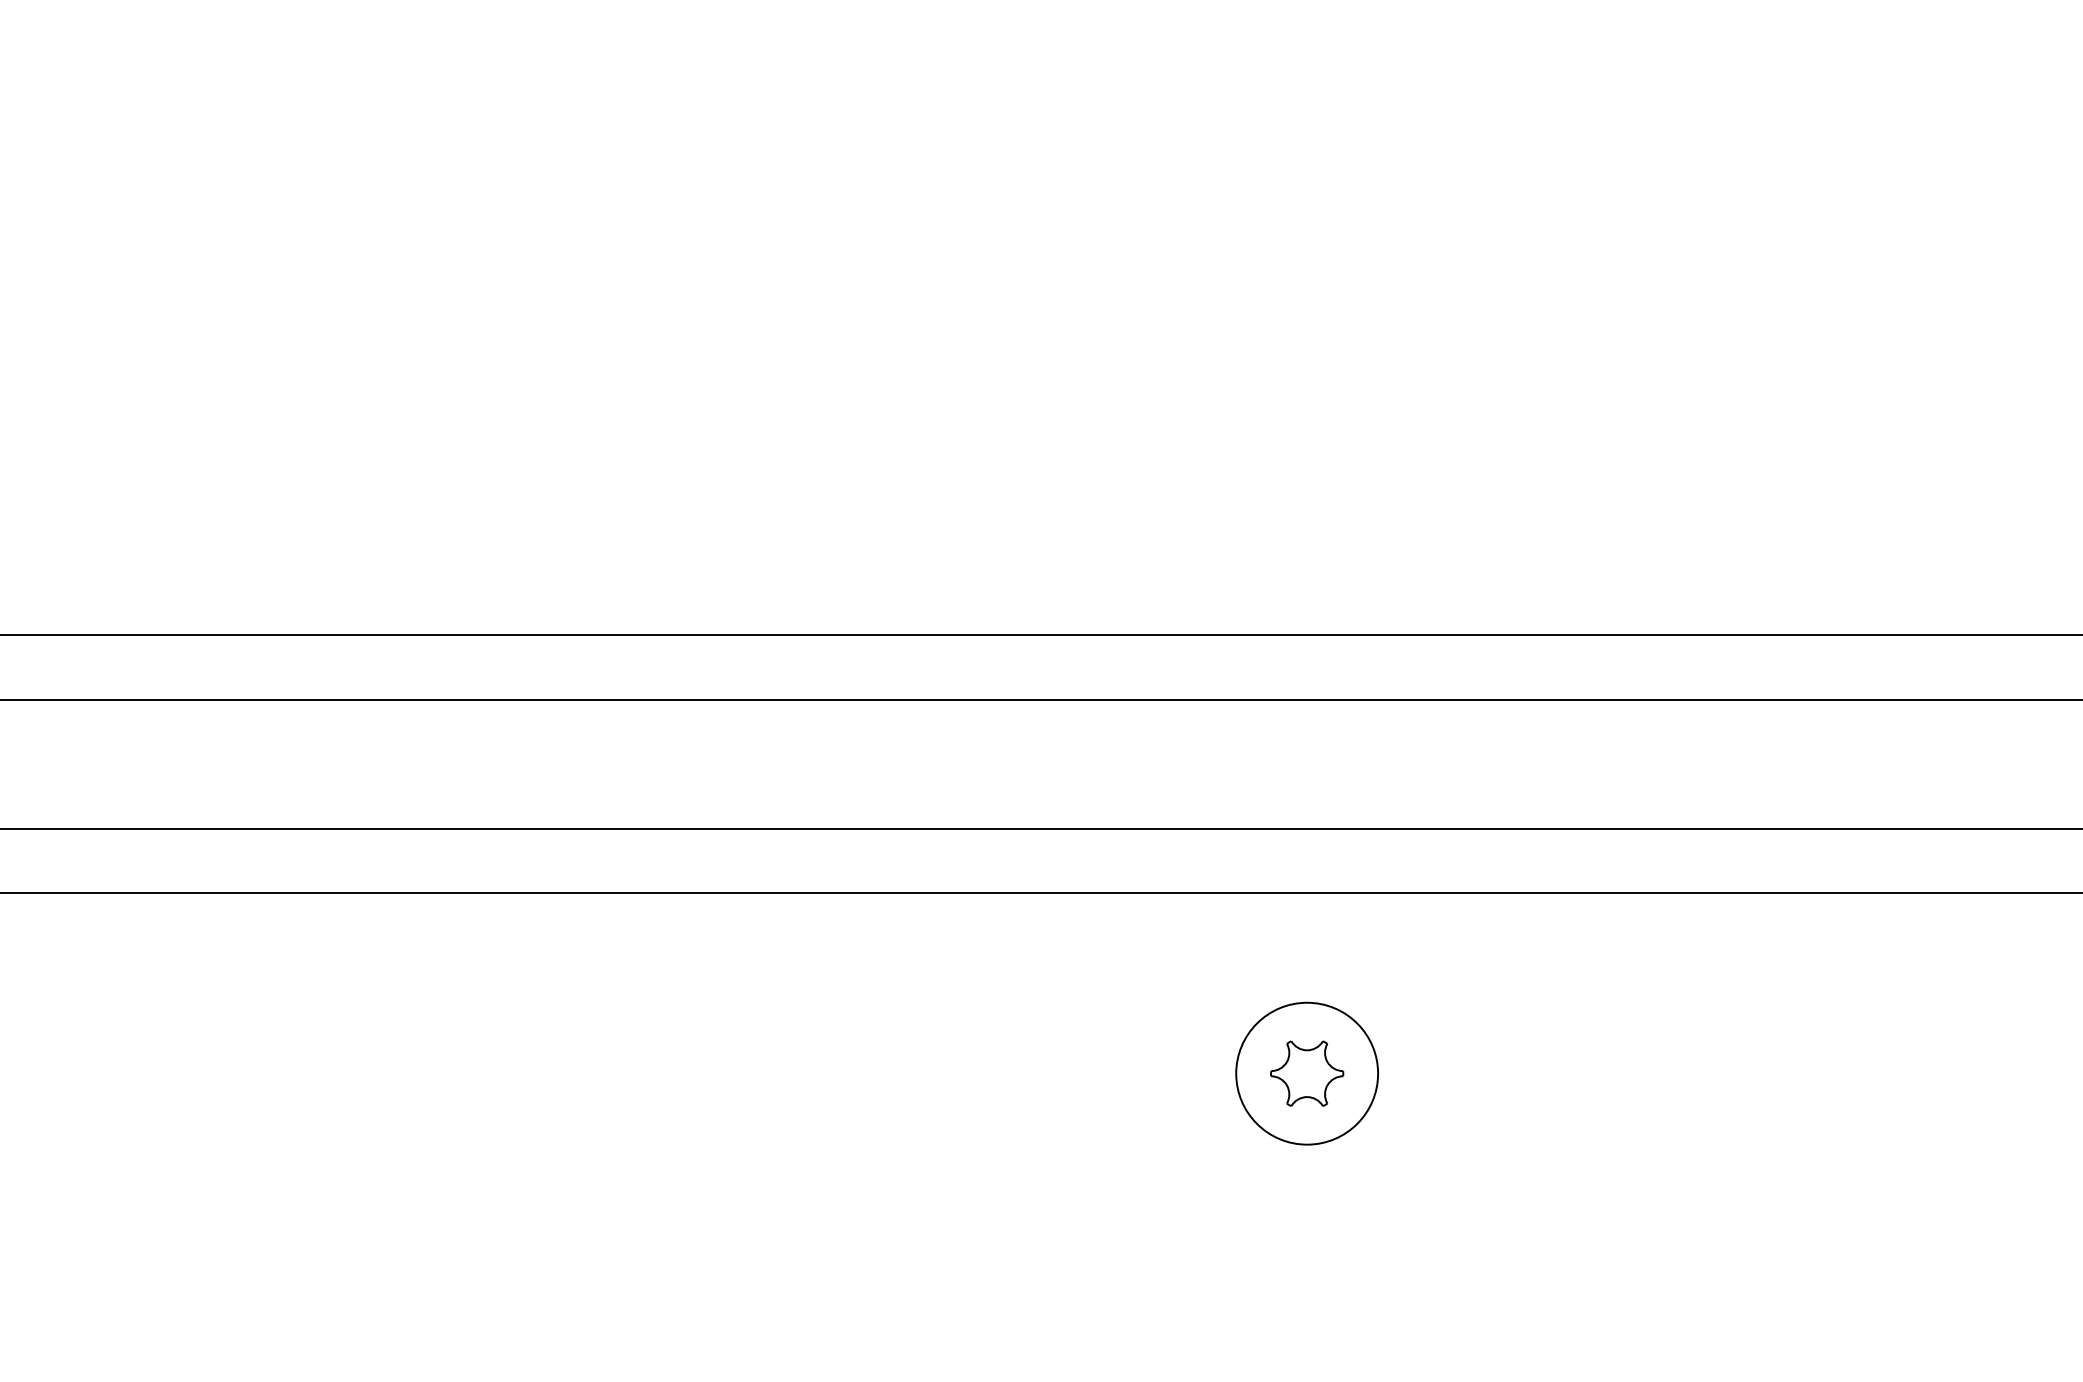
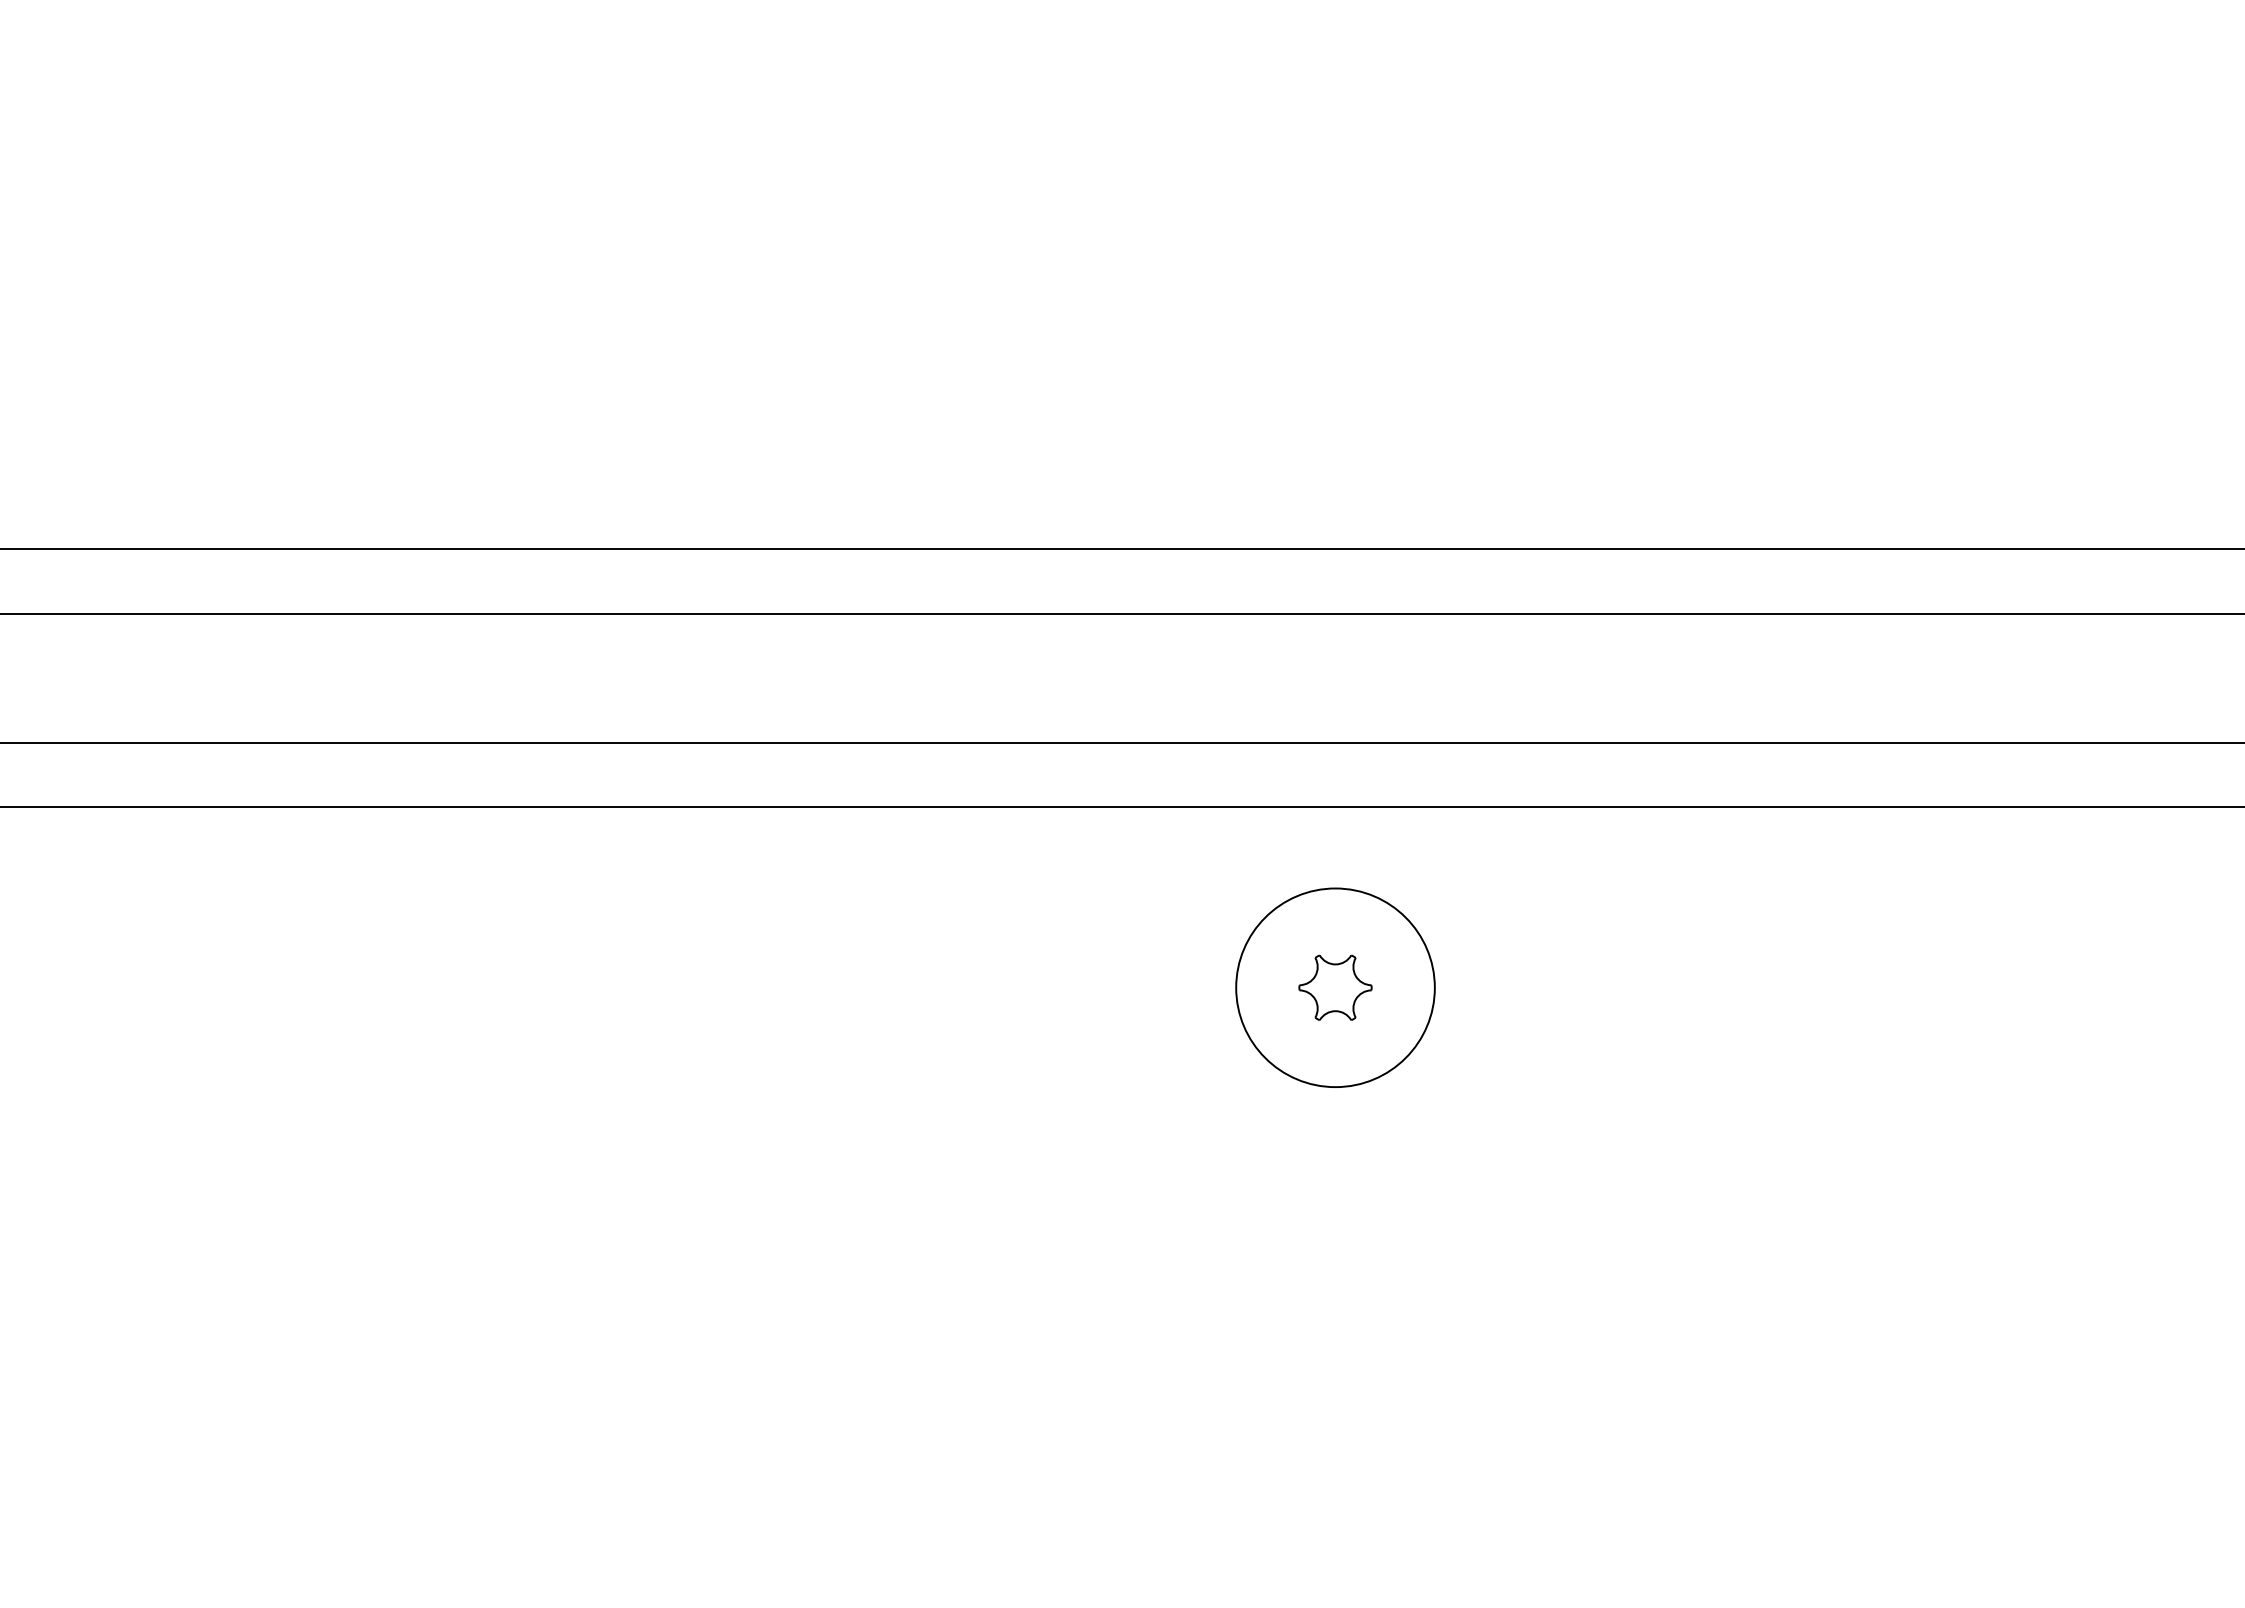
circle: (1307, 1073) -> (1335, 987), size x1.4

